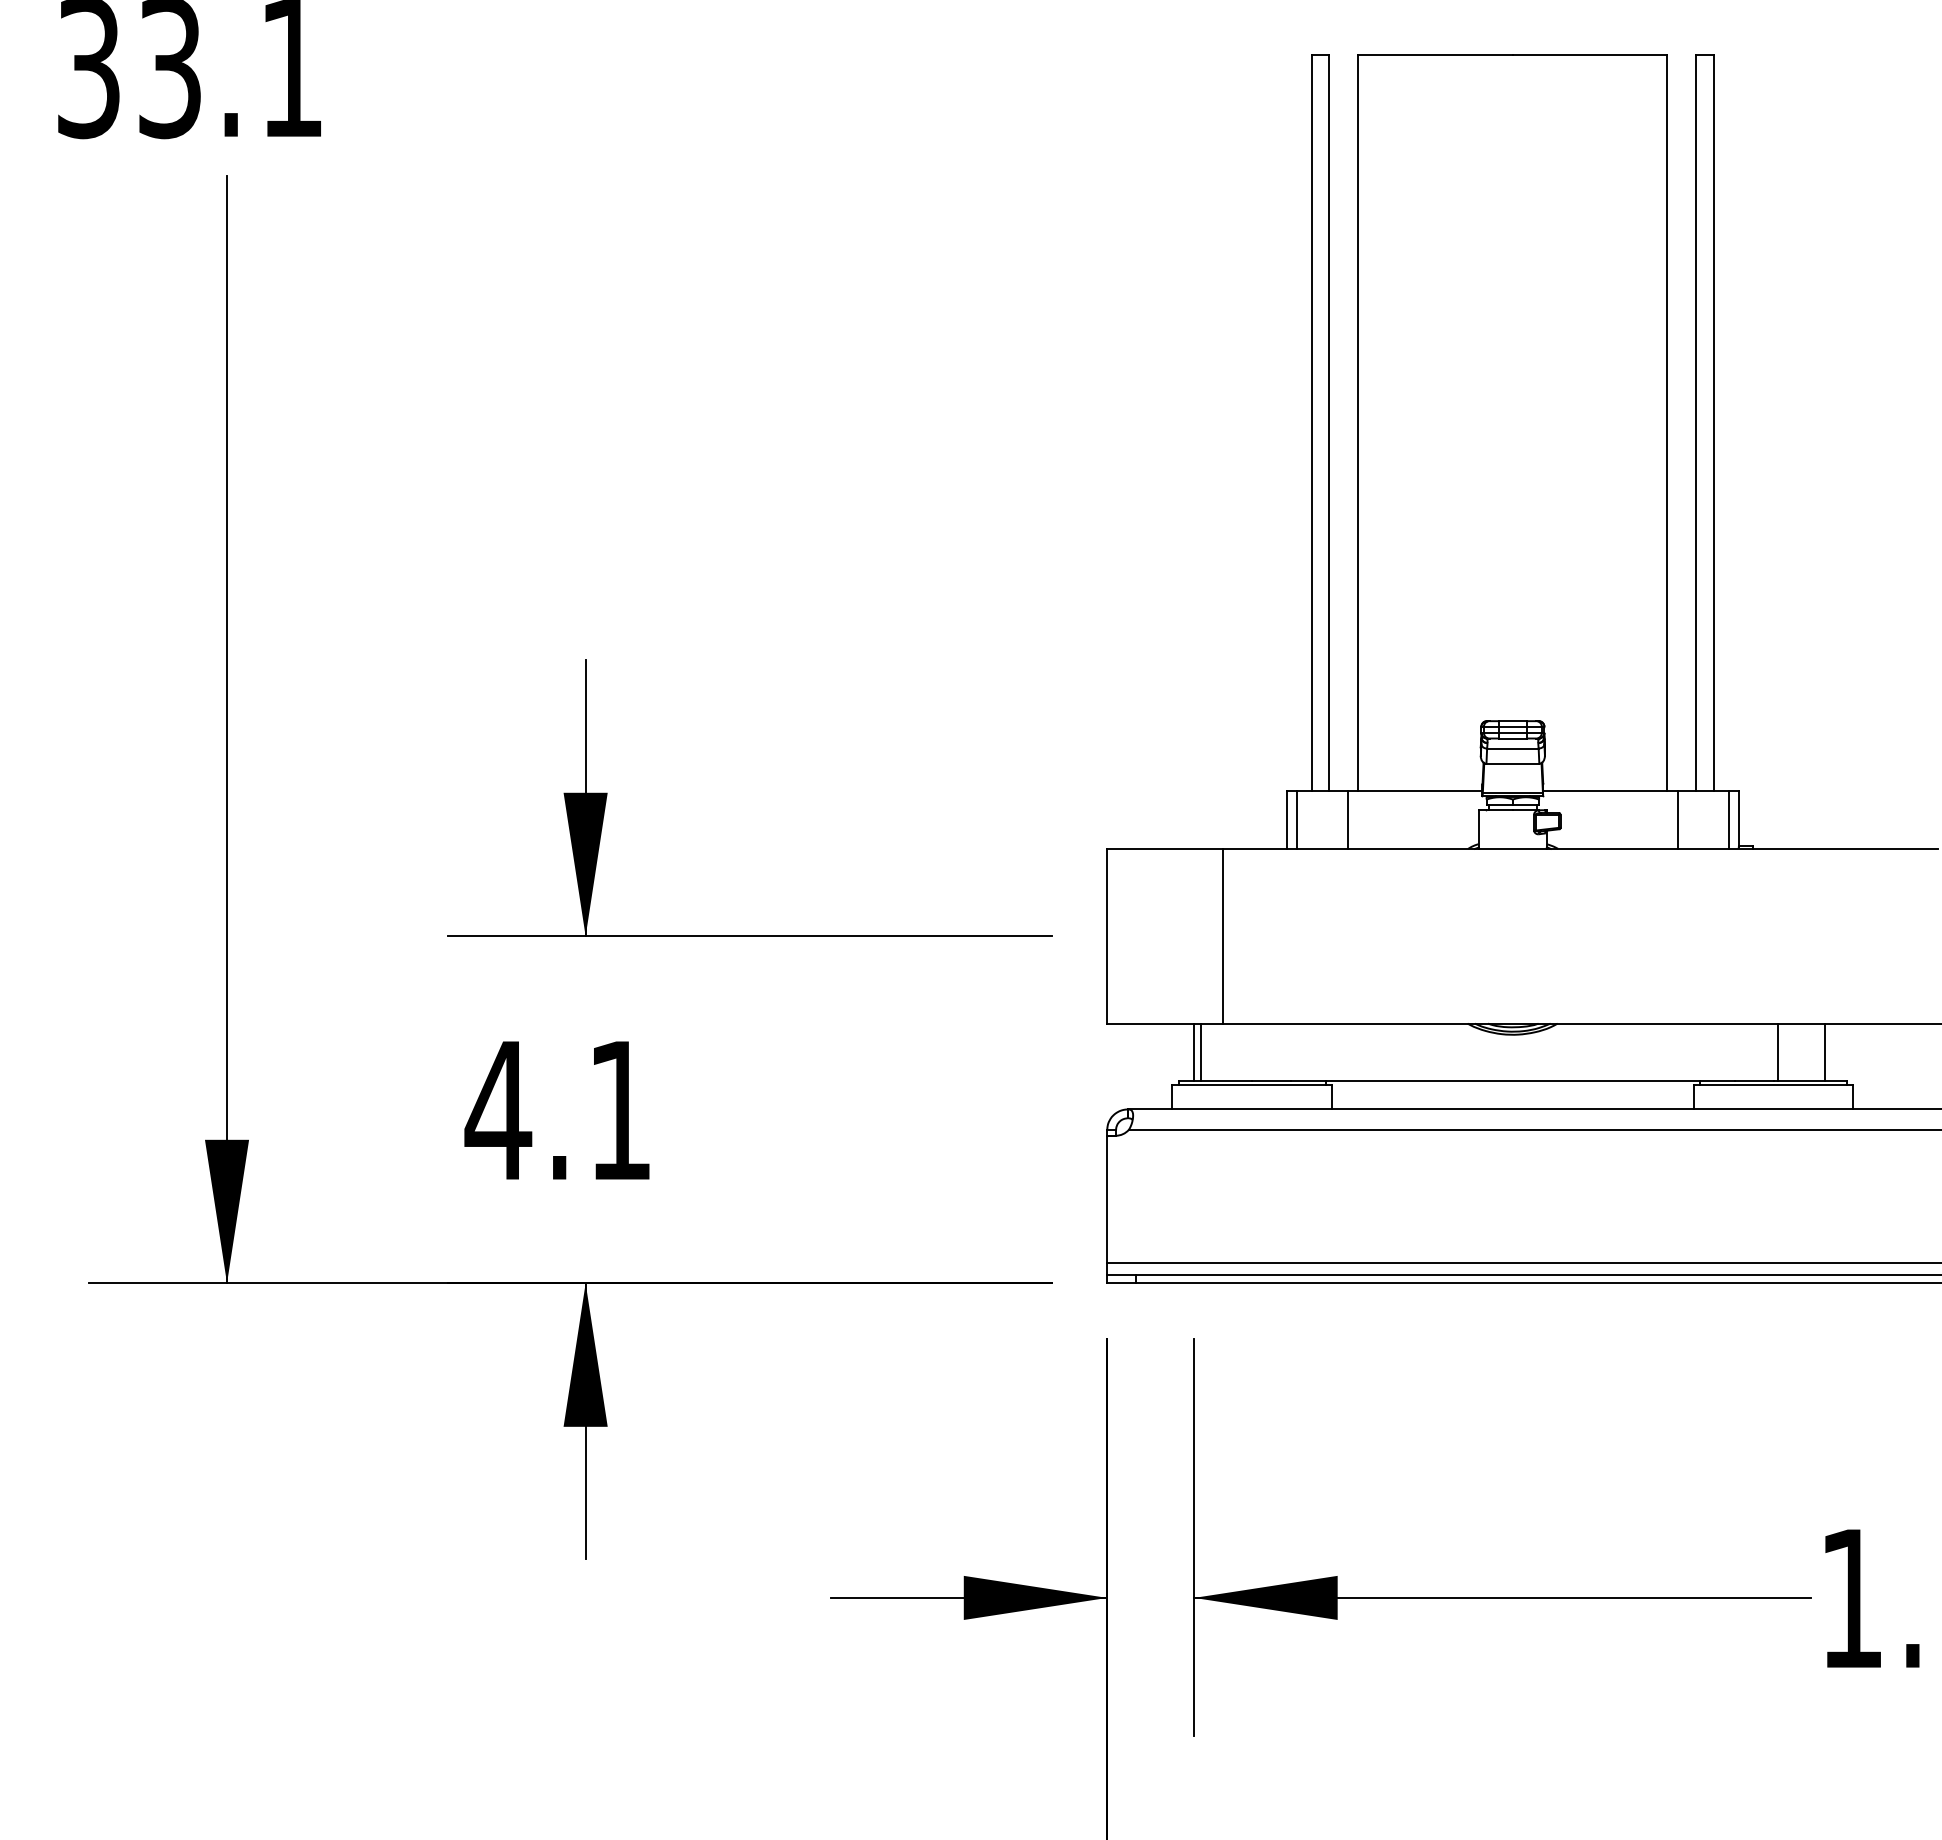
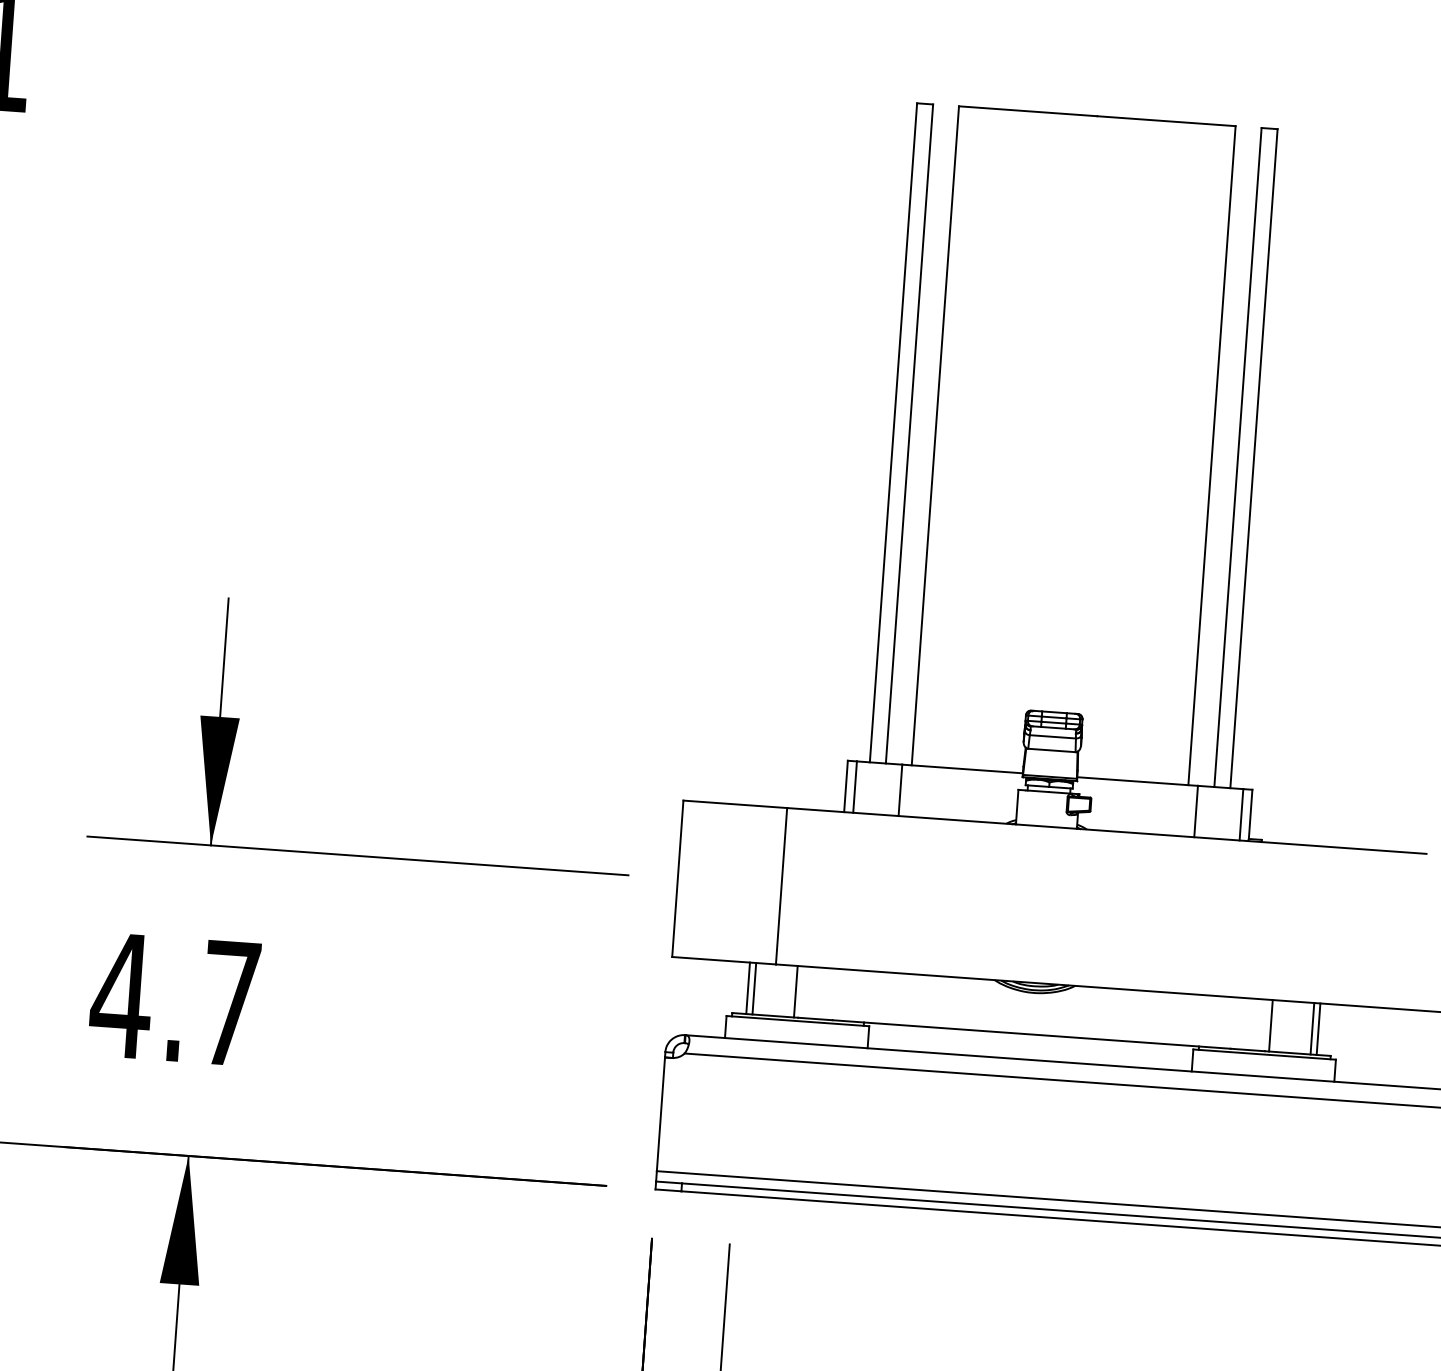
line: (1247, 1052) -> (795, 991), added
line: (1831, 1052) -> (1318, 1029), added
text: (620, 1110) -> (230, 1003), 4.1 -> 4.7

